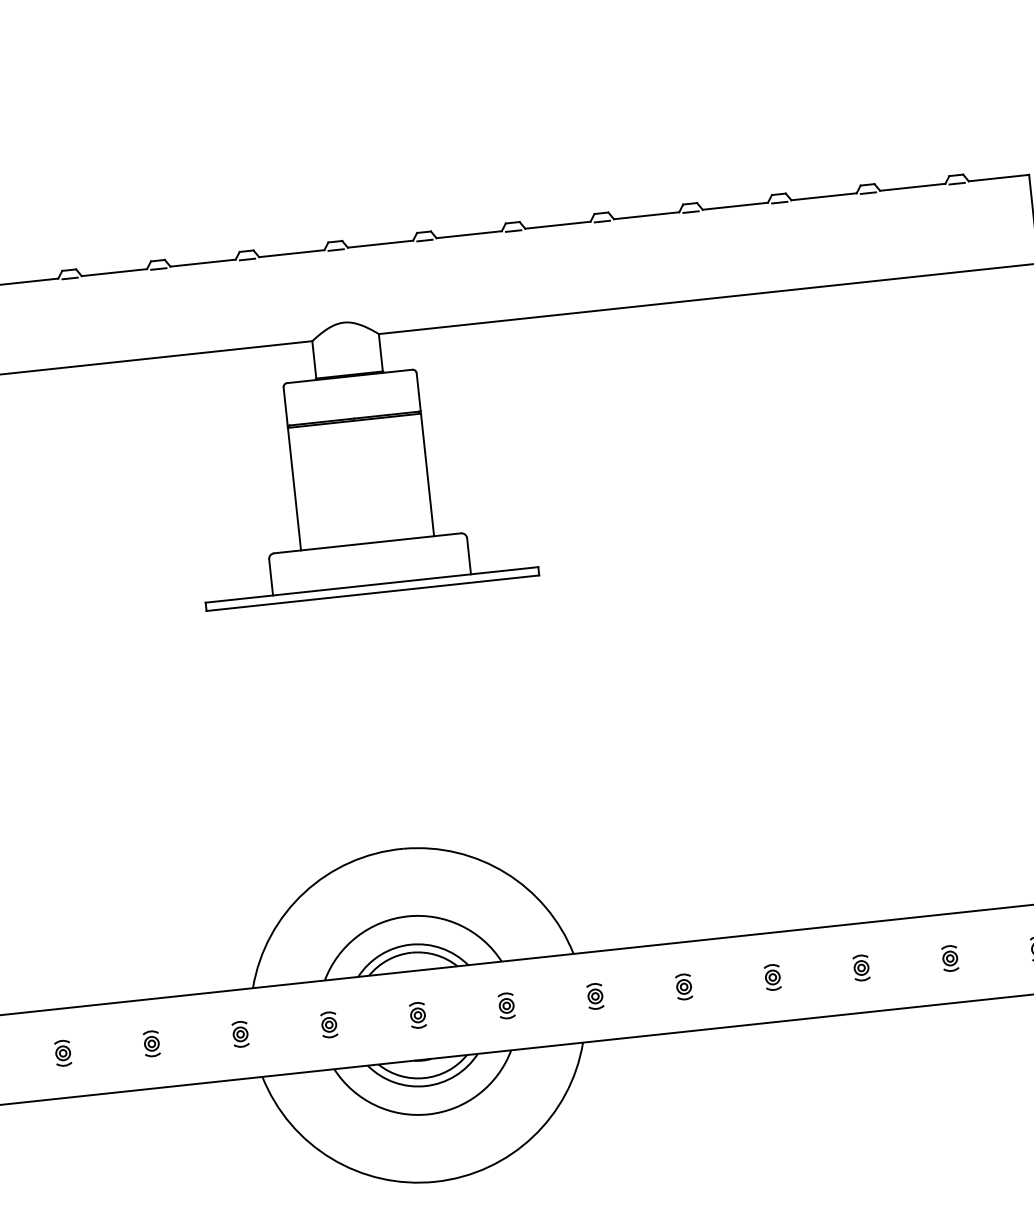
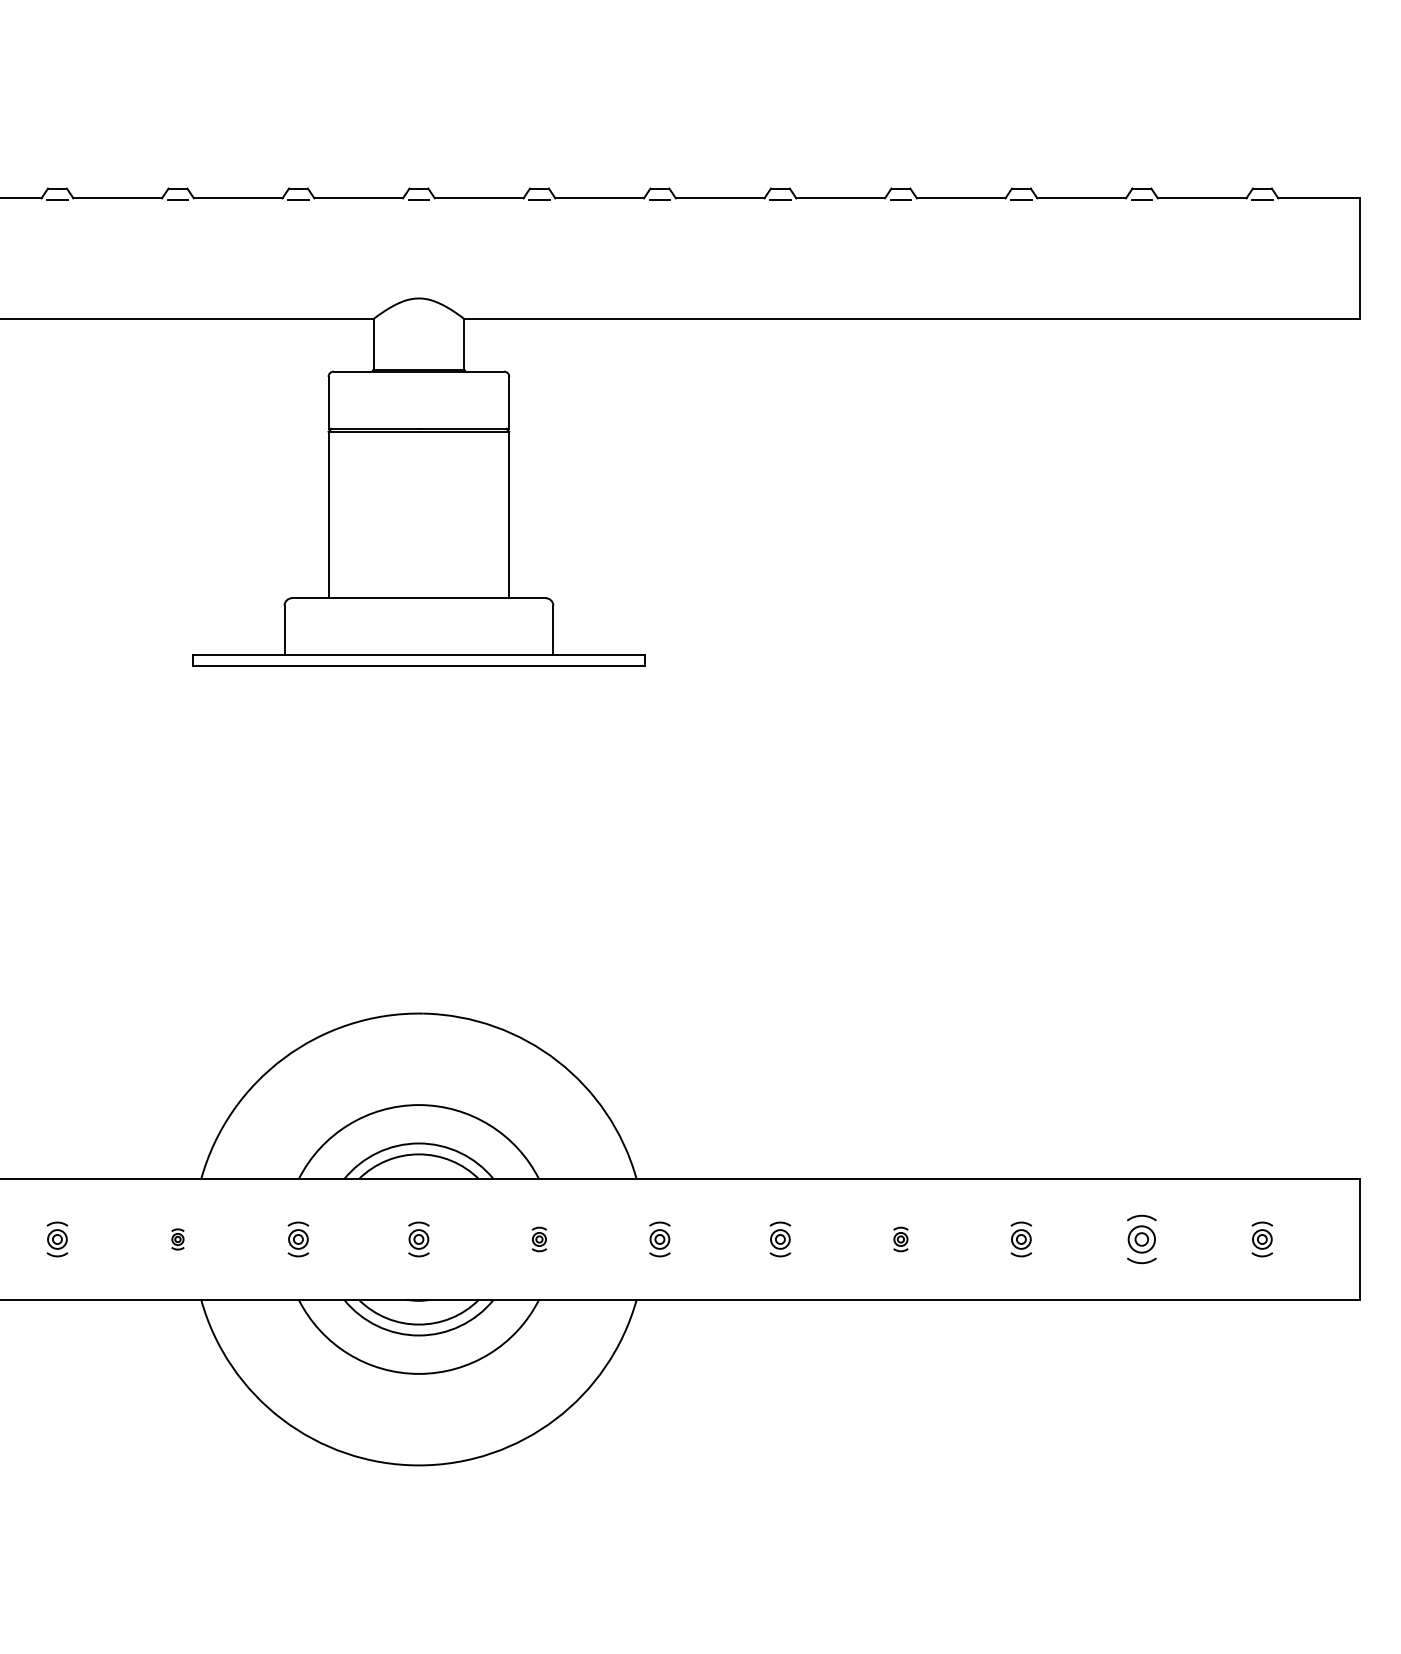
part: (949, 958) -> (1141, 1239), size x1.4
part: (772, 977) -> (900, 1239), size x0.7
part: (506, 1005) -> (539, 1239), size x0.7
part: (240, 1034) -> (177, 1239), size x0.6

